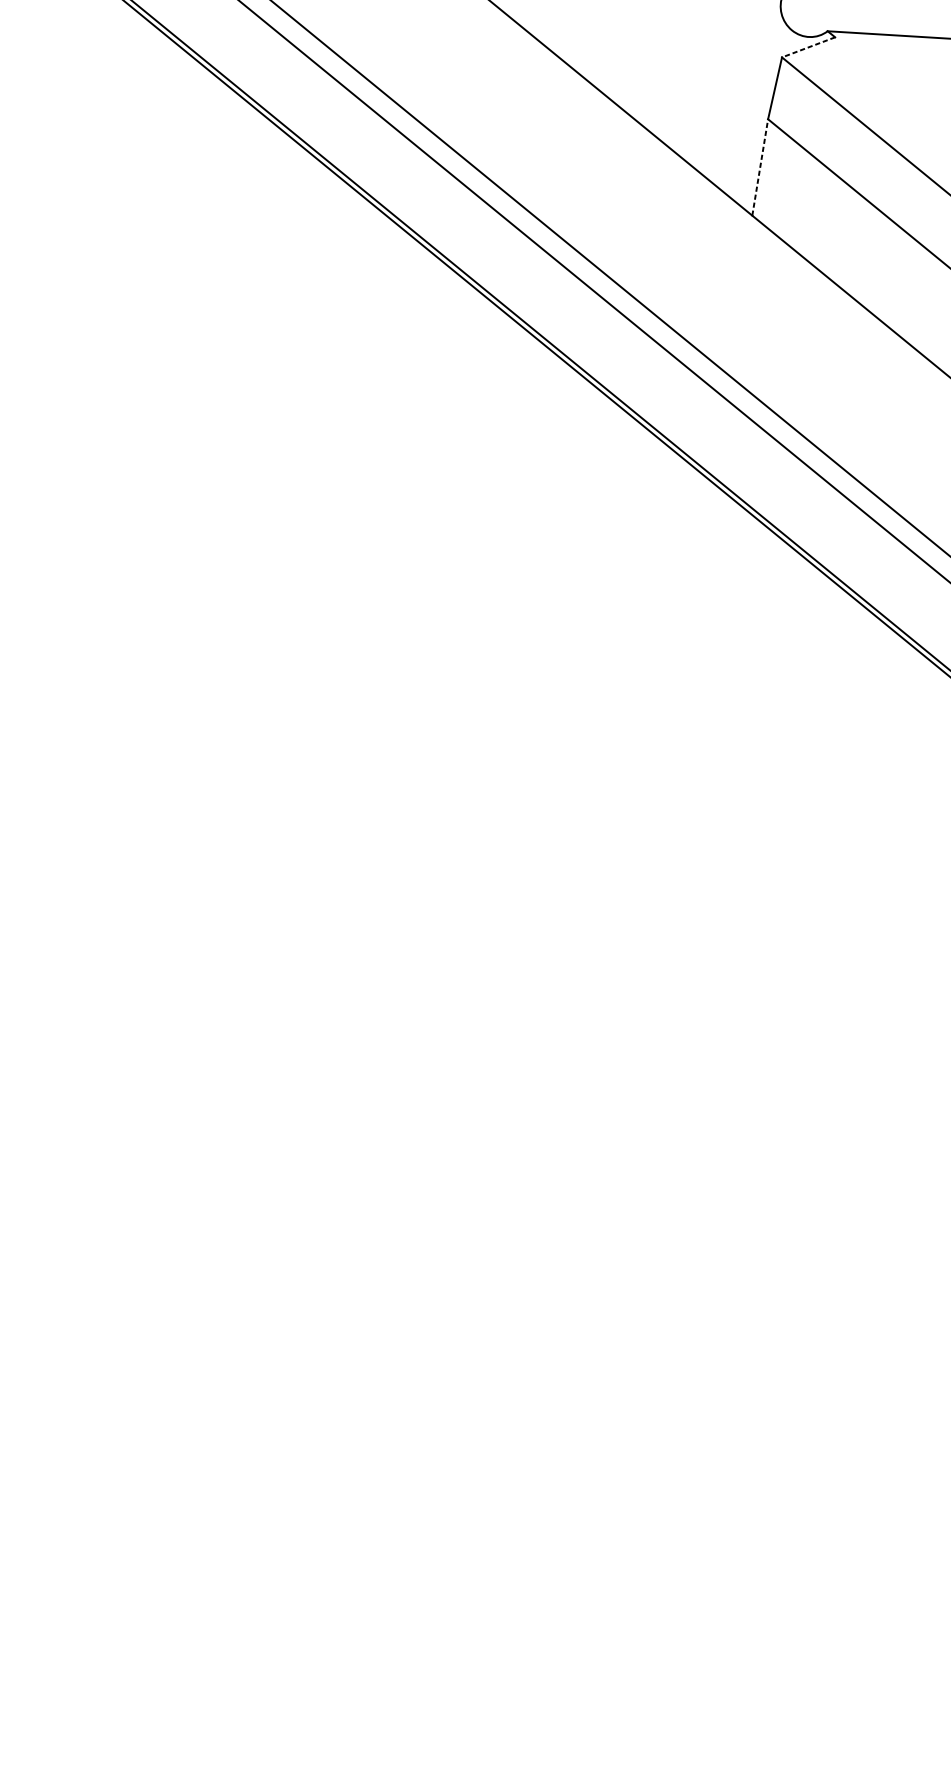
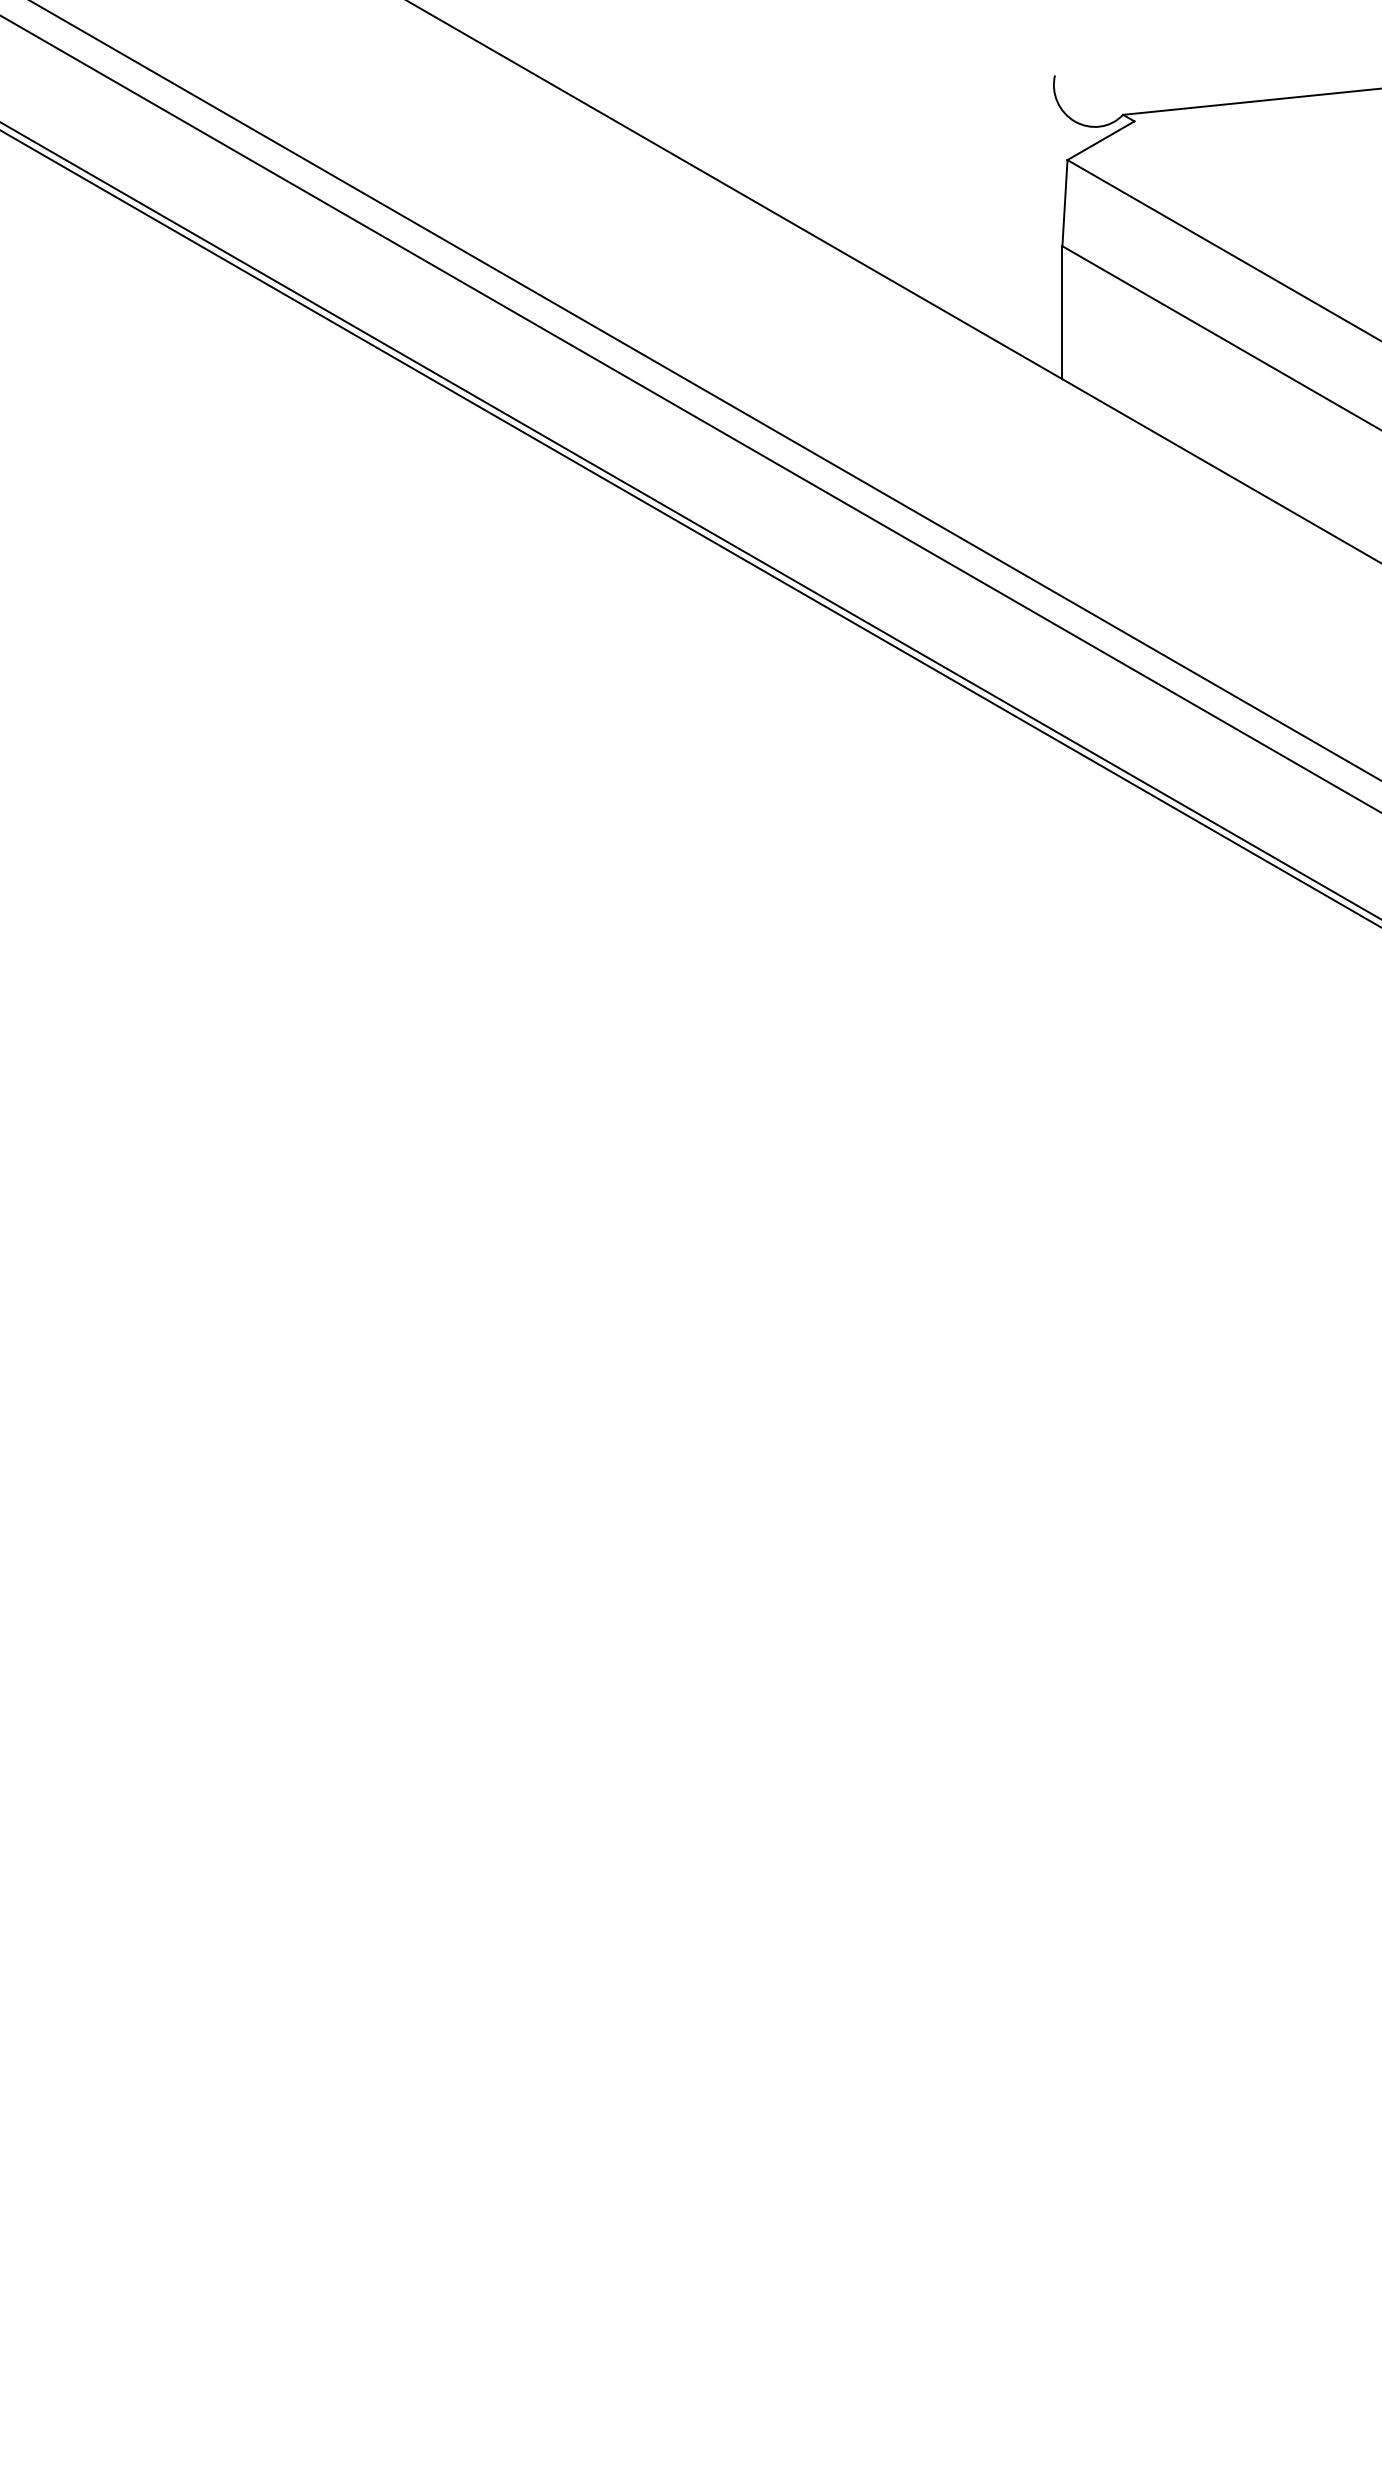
line: (808, 47) -> (1101, 140), dashed -> solid
line: (760, 167) -> (1062, 312), dashed -> solid

